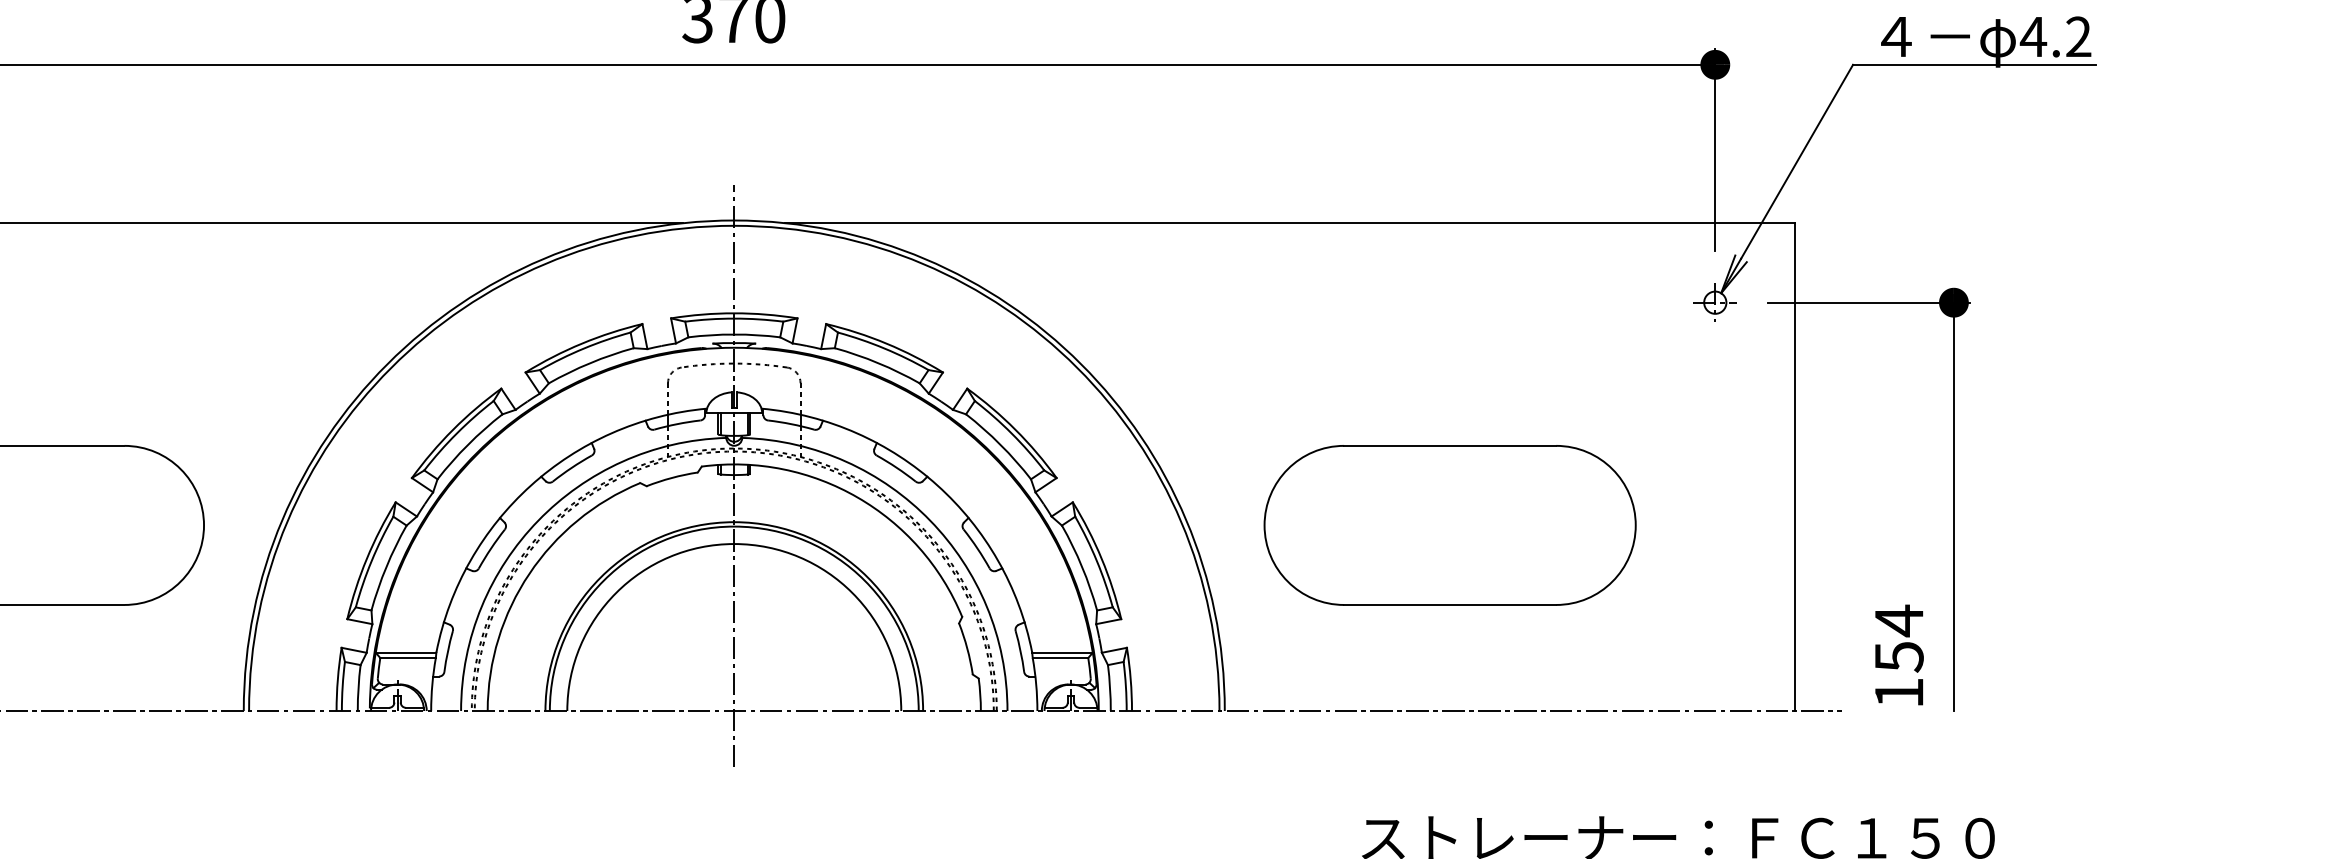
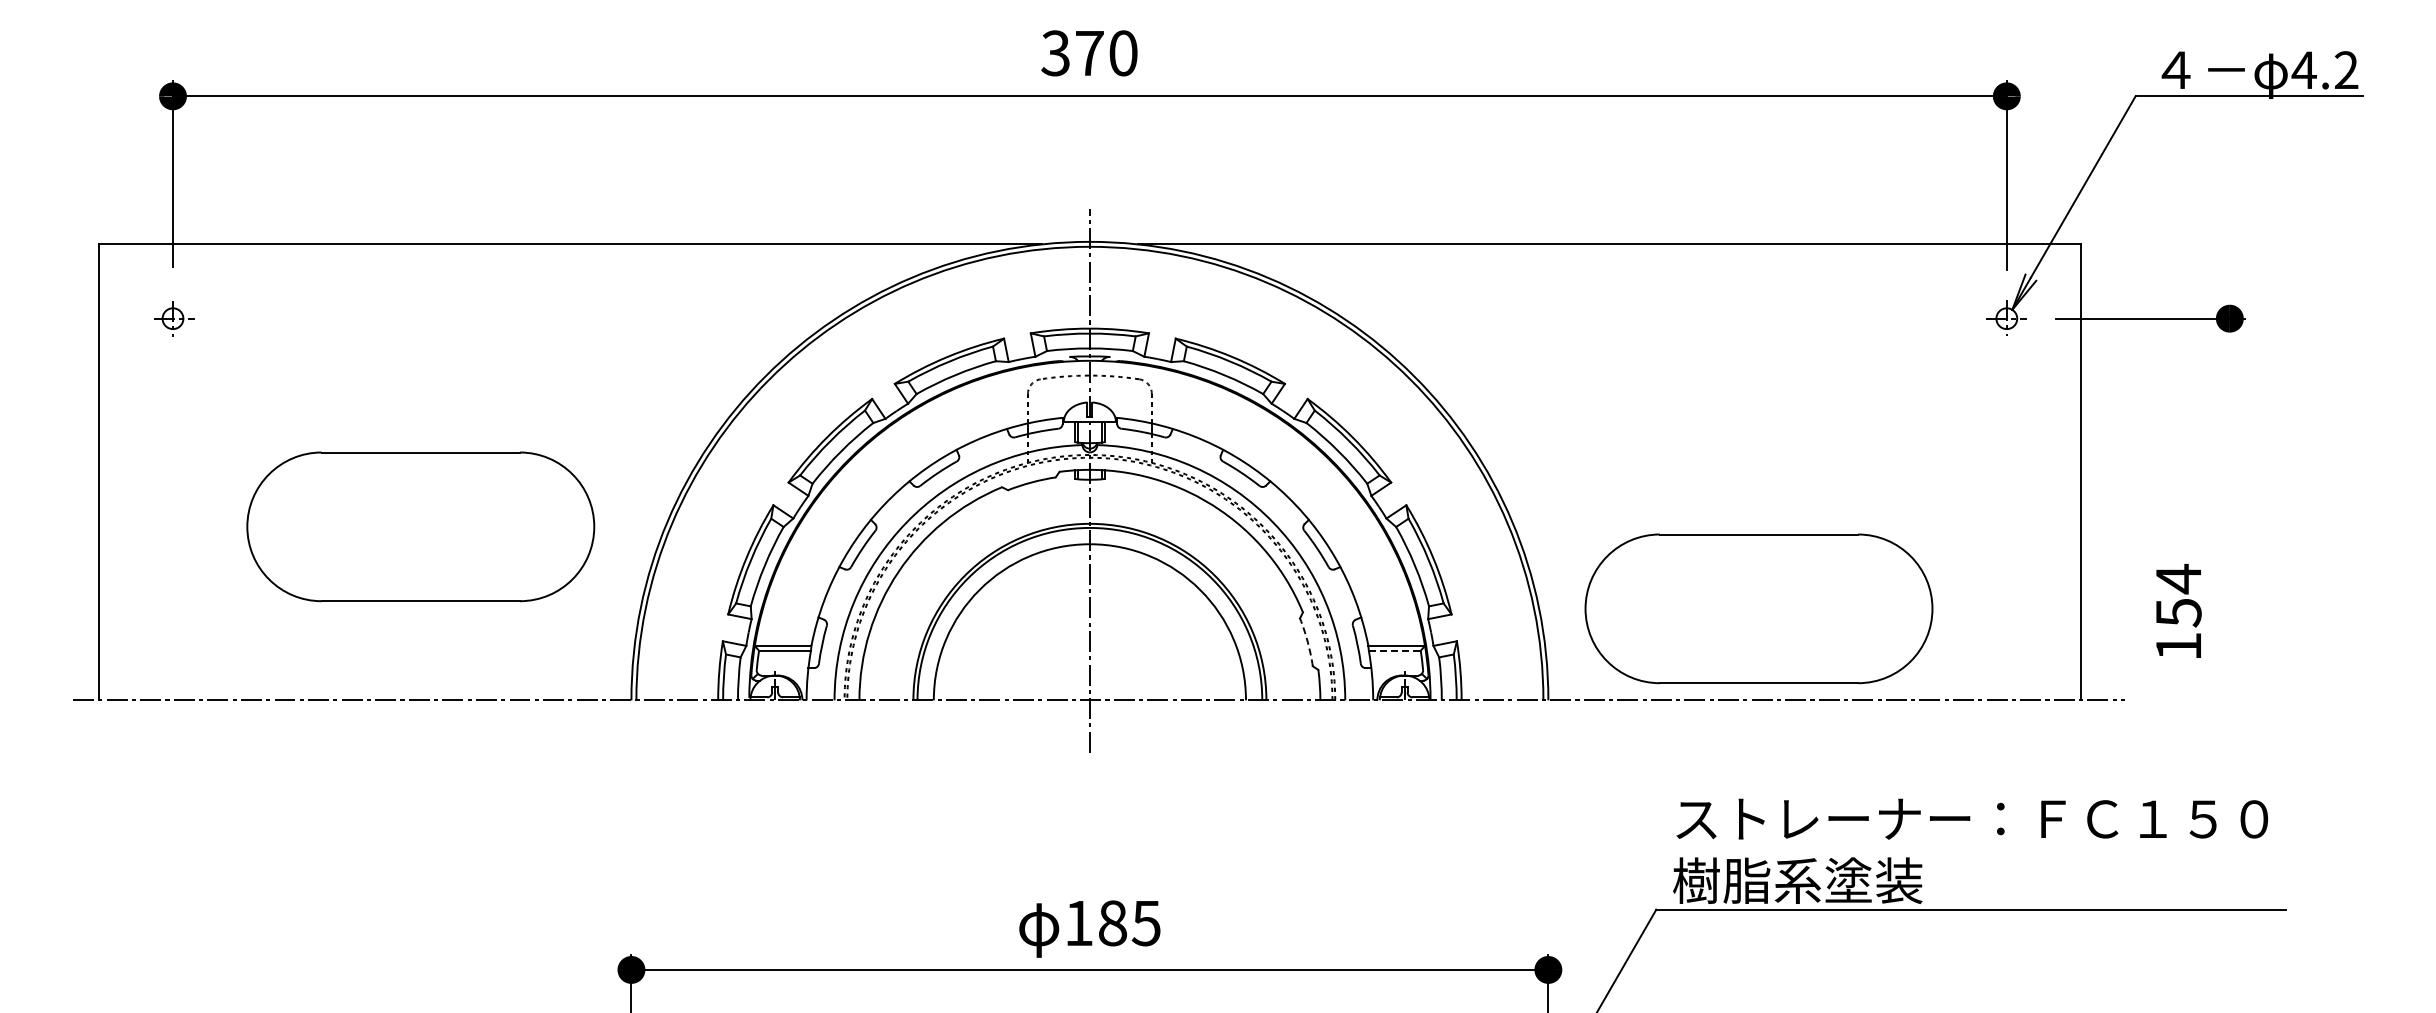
line: (1953, 506) -> (2229, 509), removed
part: (1449, 525) -> (1758, 608), moved
arc: (967, 648) -> (1307, 641), solid -> dashed
text: (1898, 654) -> (2178, 610), moved
line: (1060, 657) -> (1394, 650), solid -> dashed

